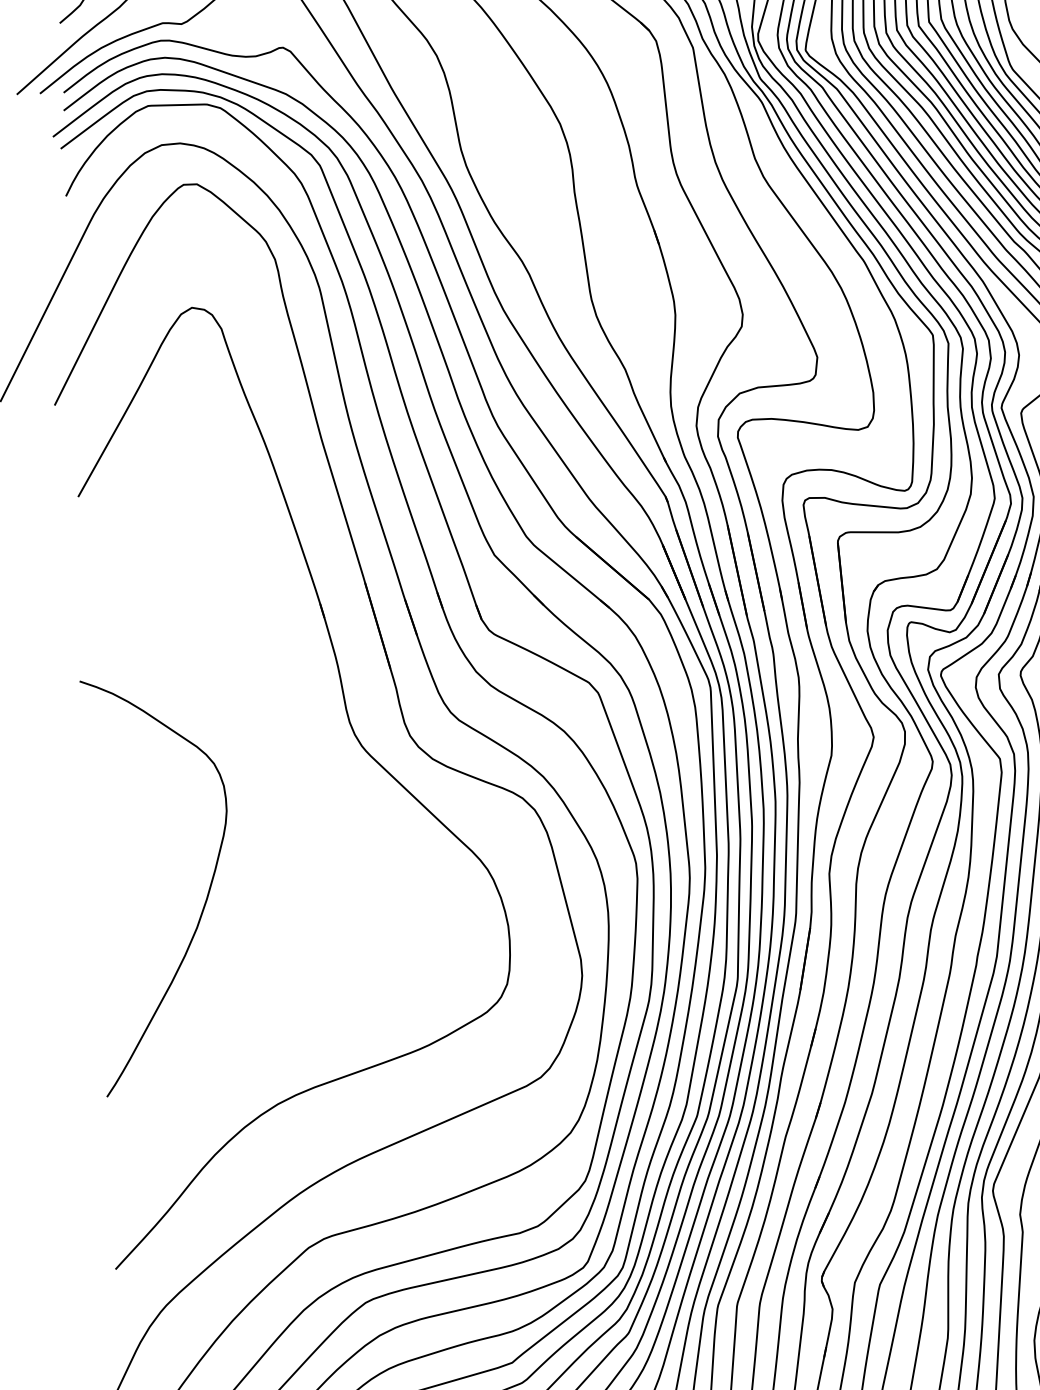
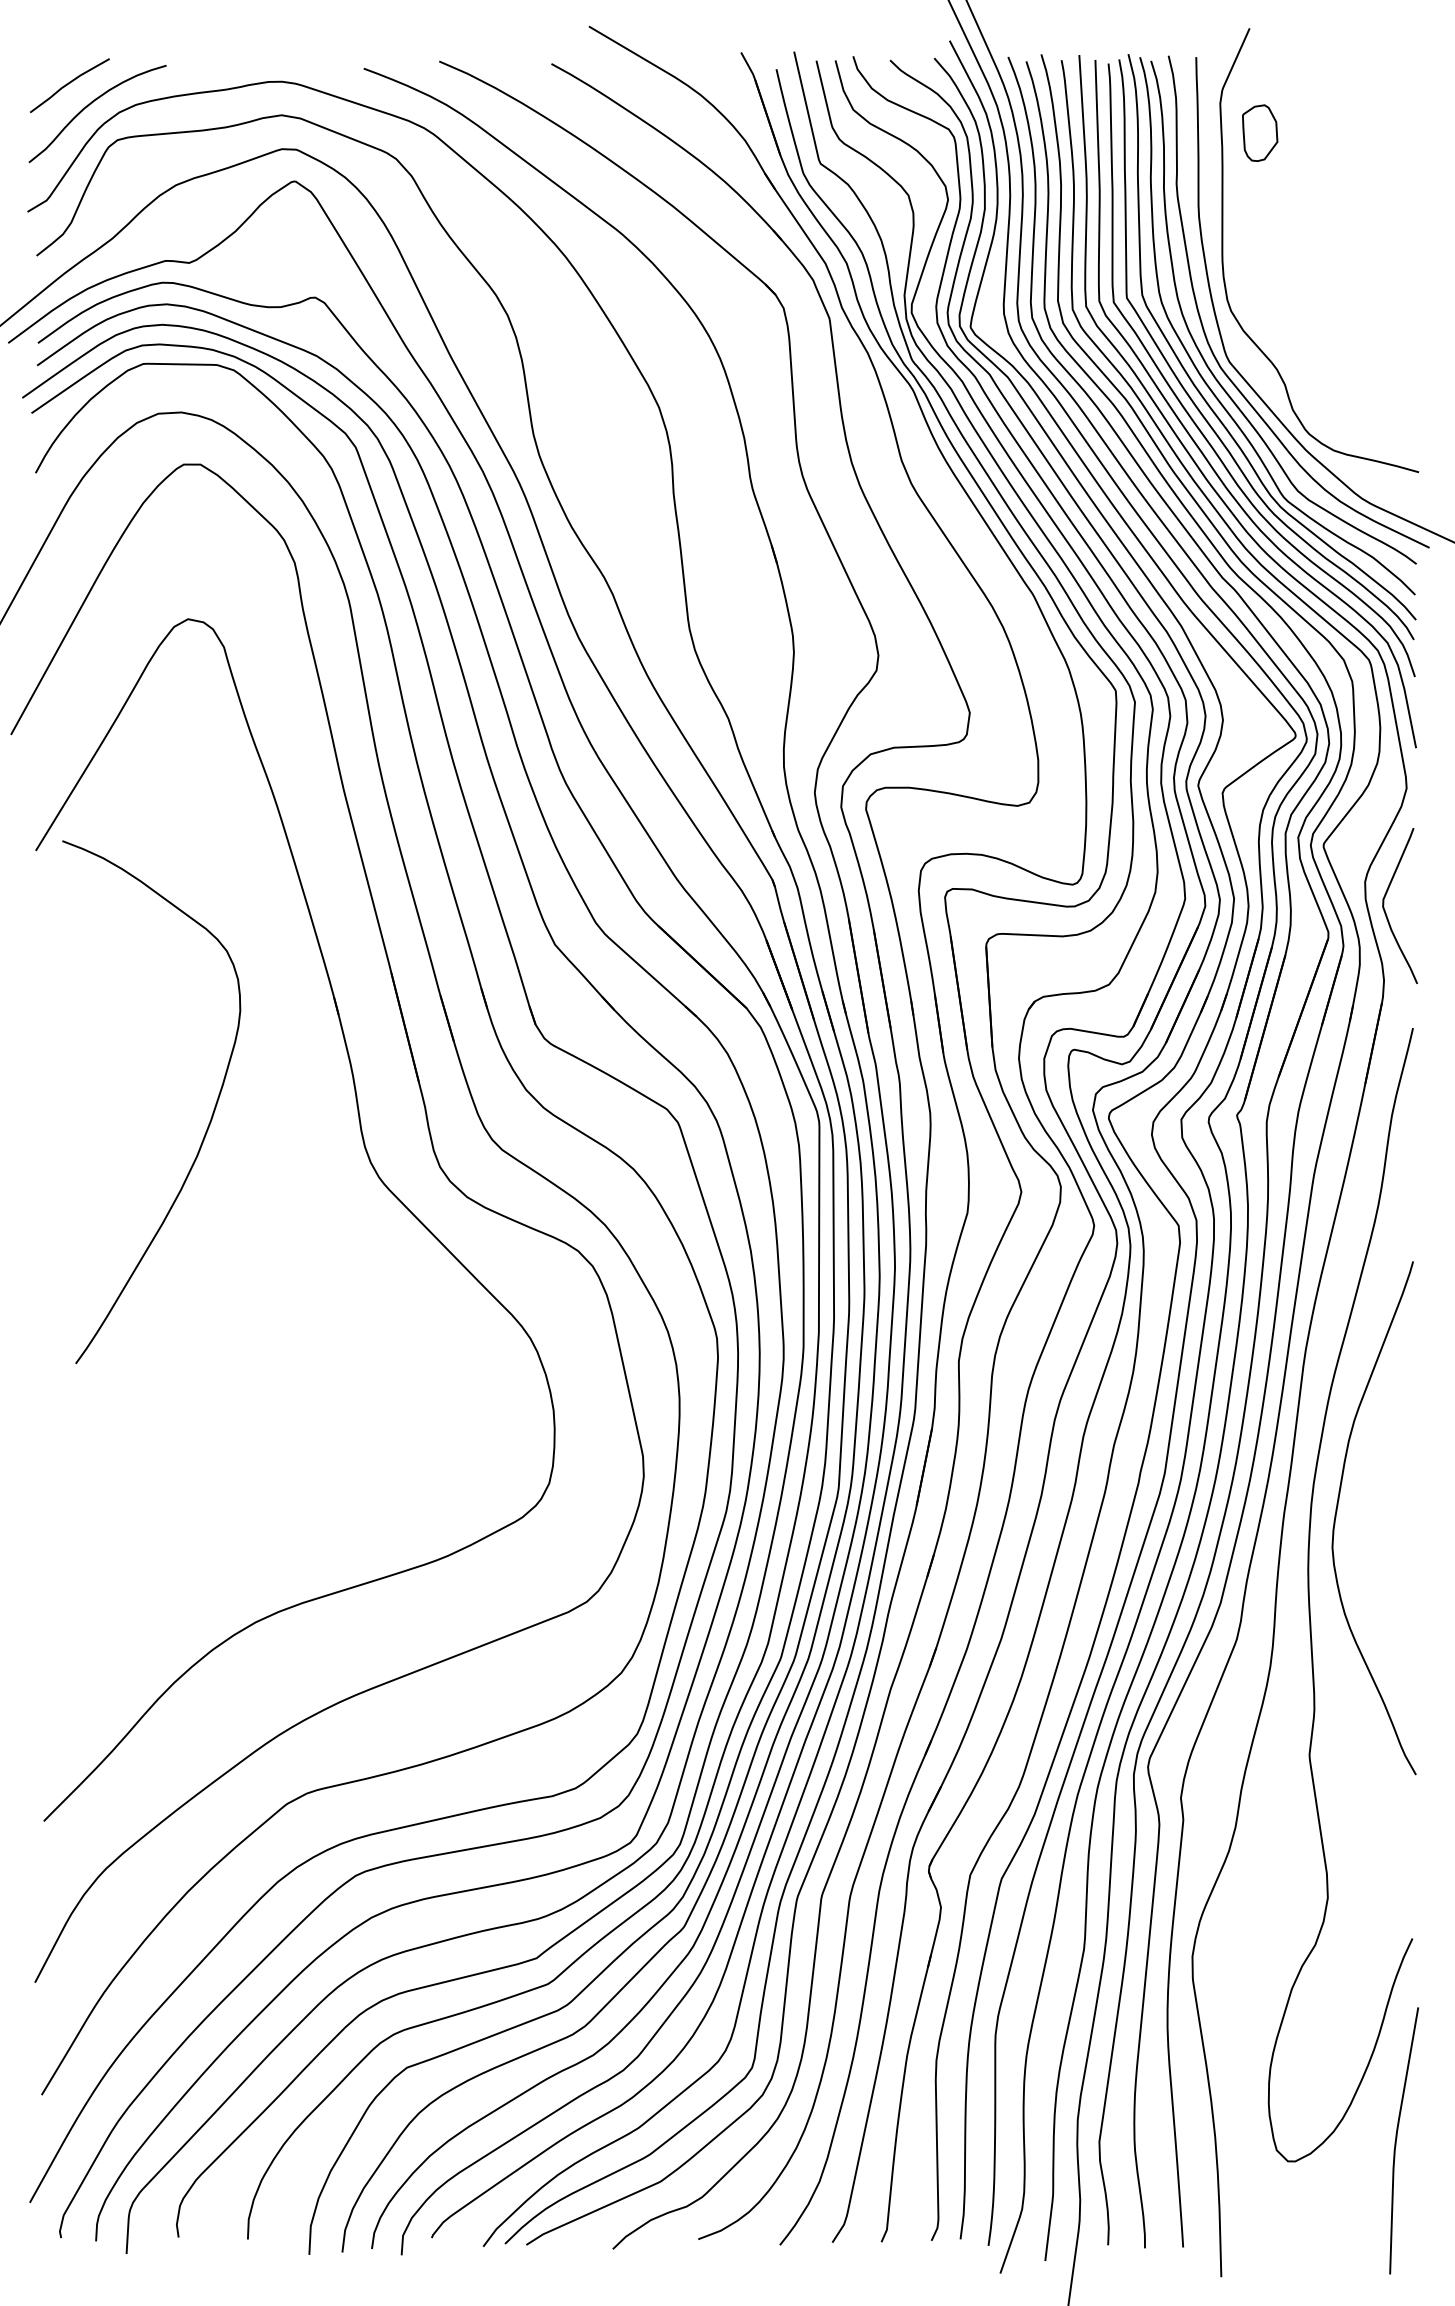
curve: (204, 904) -> (207, 1126), moved

